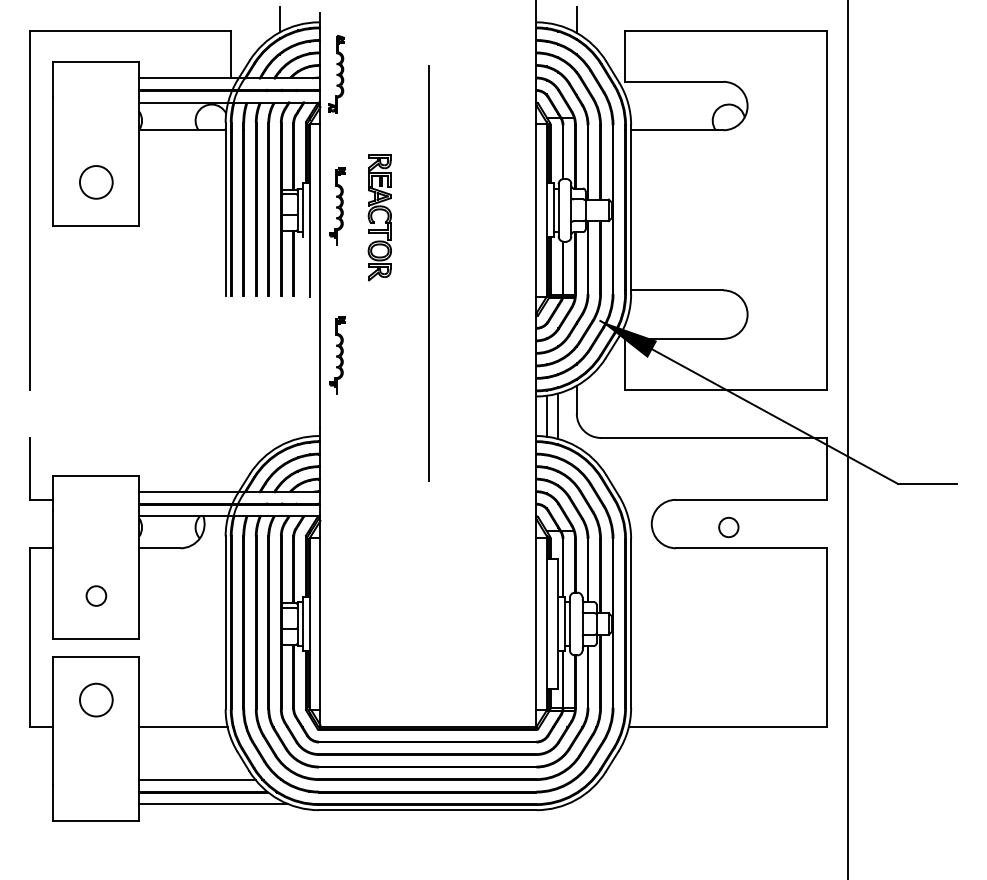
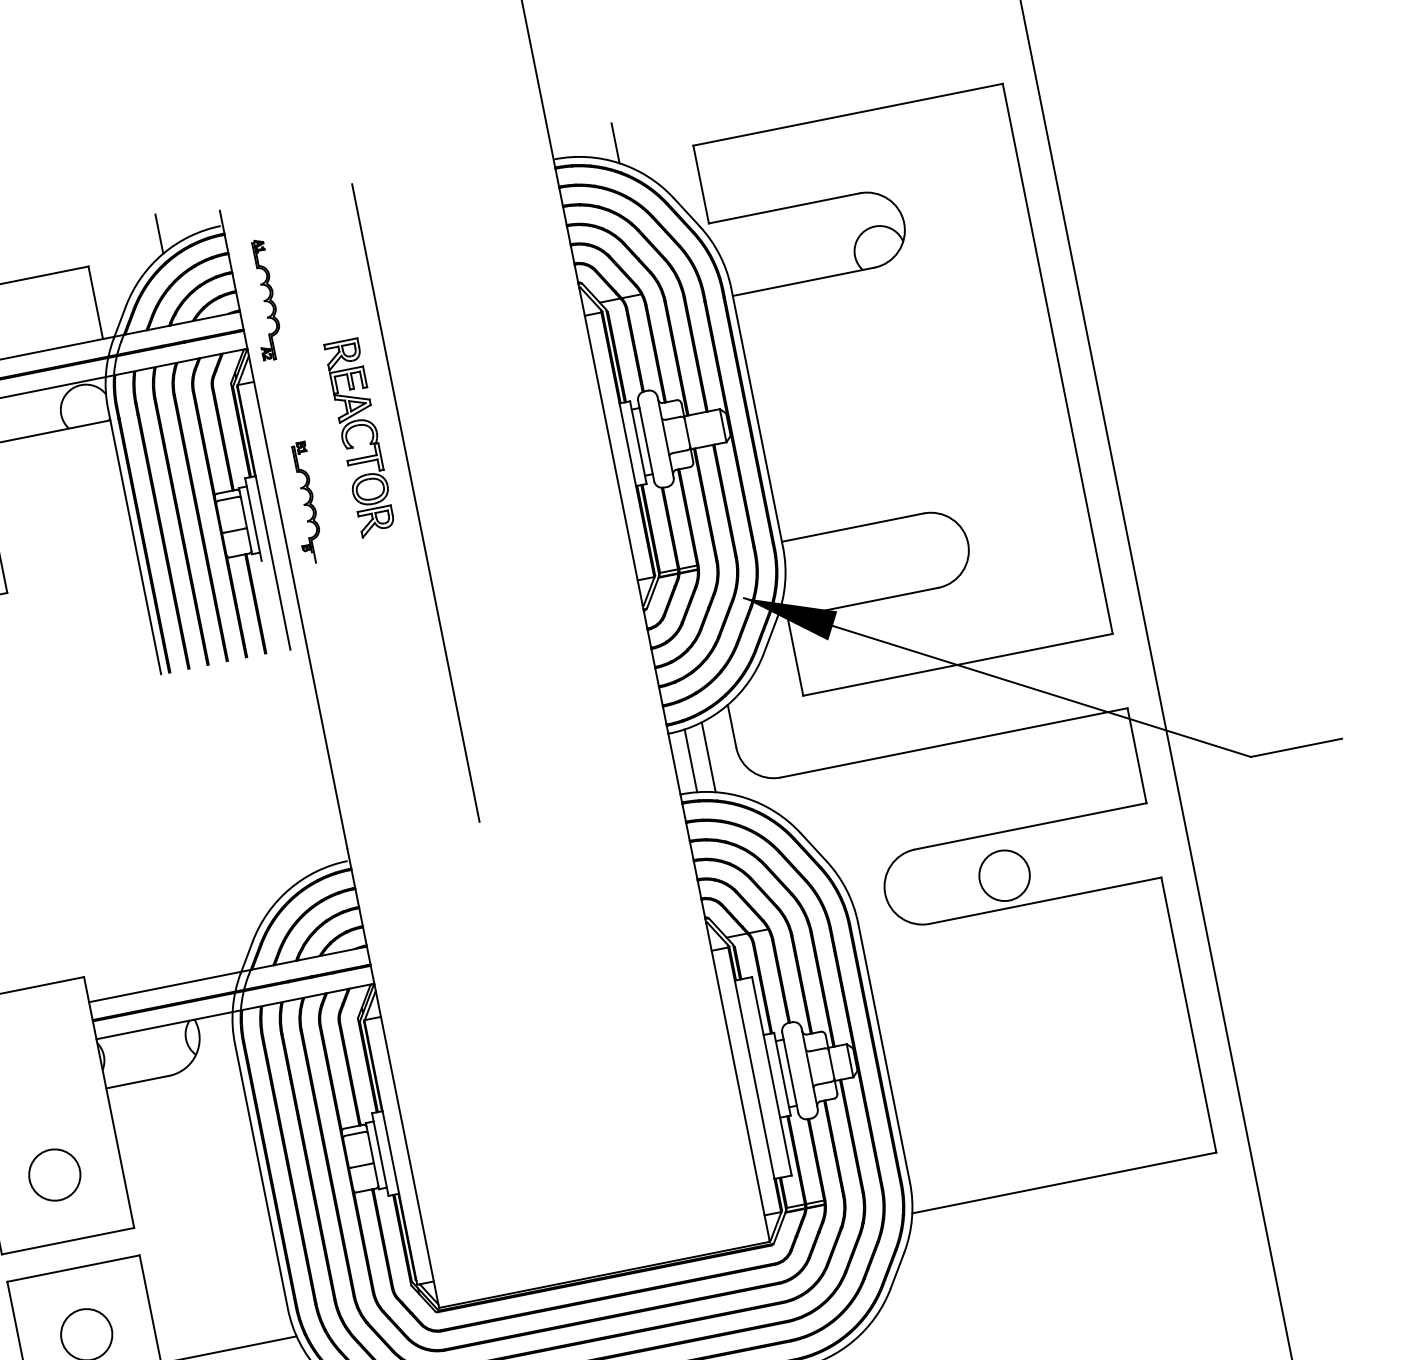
part: (374, 221) -> (353, 445), moved
line: (428, 273) -> (415, 503), moved
part: (337, 355) -> (351, 731), removed
circle: (728, 527) -> (1004, 875), size x1.67
circle: (96, 595) -> (54, 1174), size x1.67

